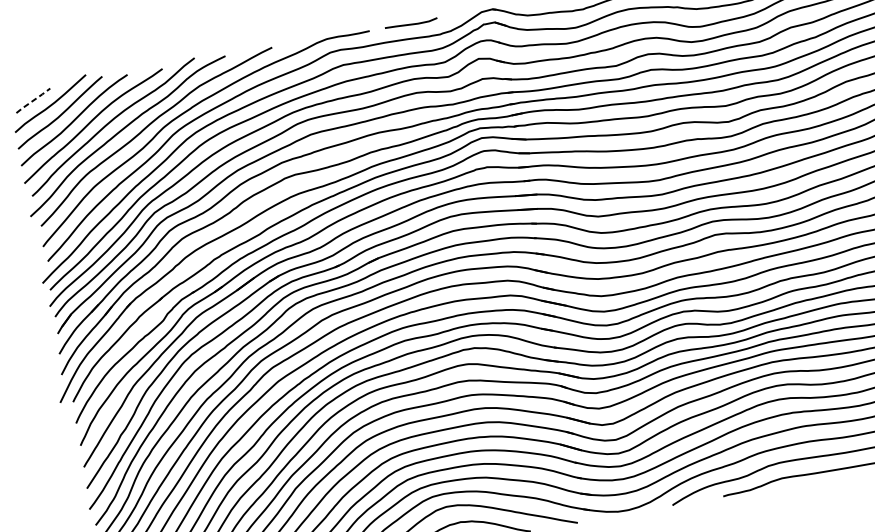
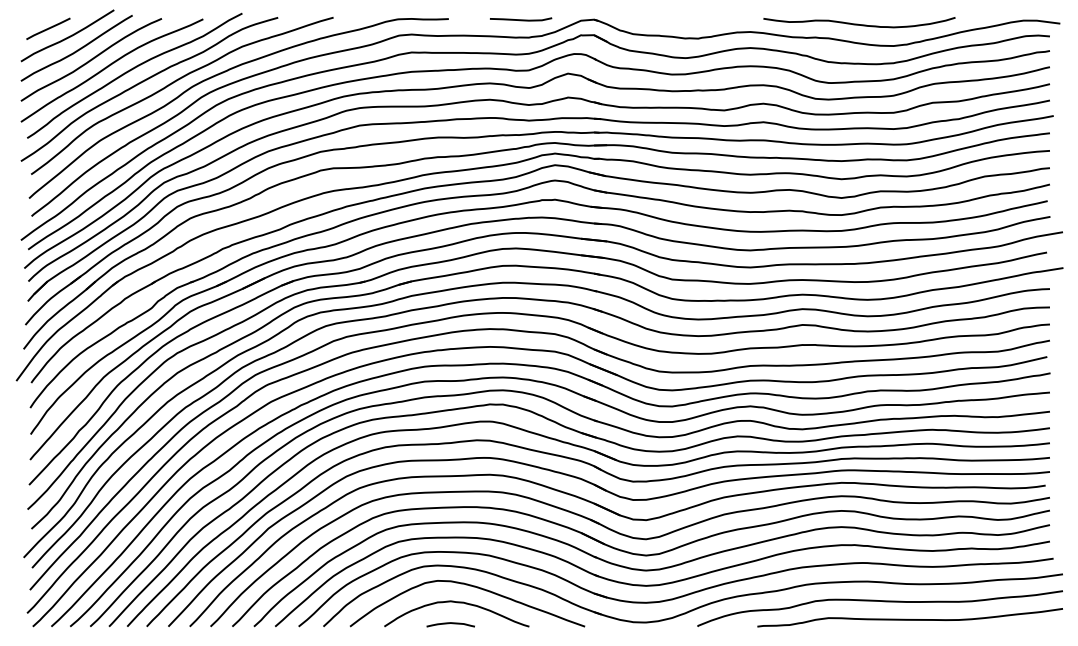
line: (411, 23) -> (521, 19), moved
line: (33, 100) -> (48, 28), dashed -> solid

